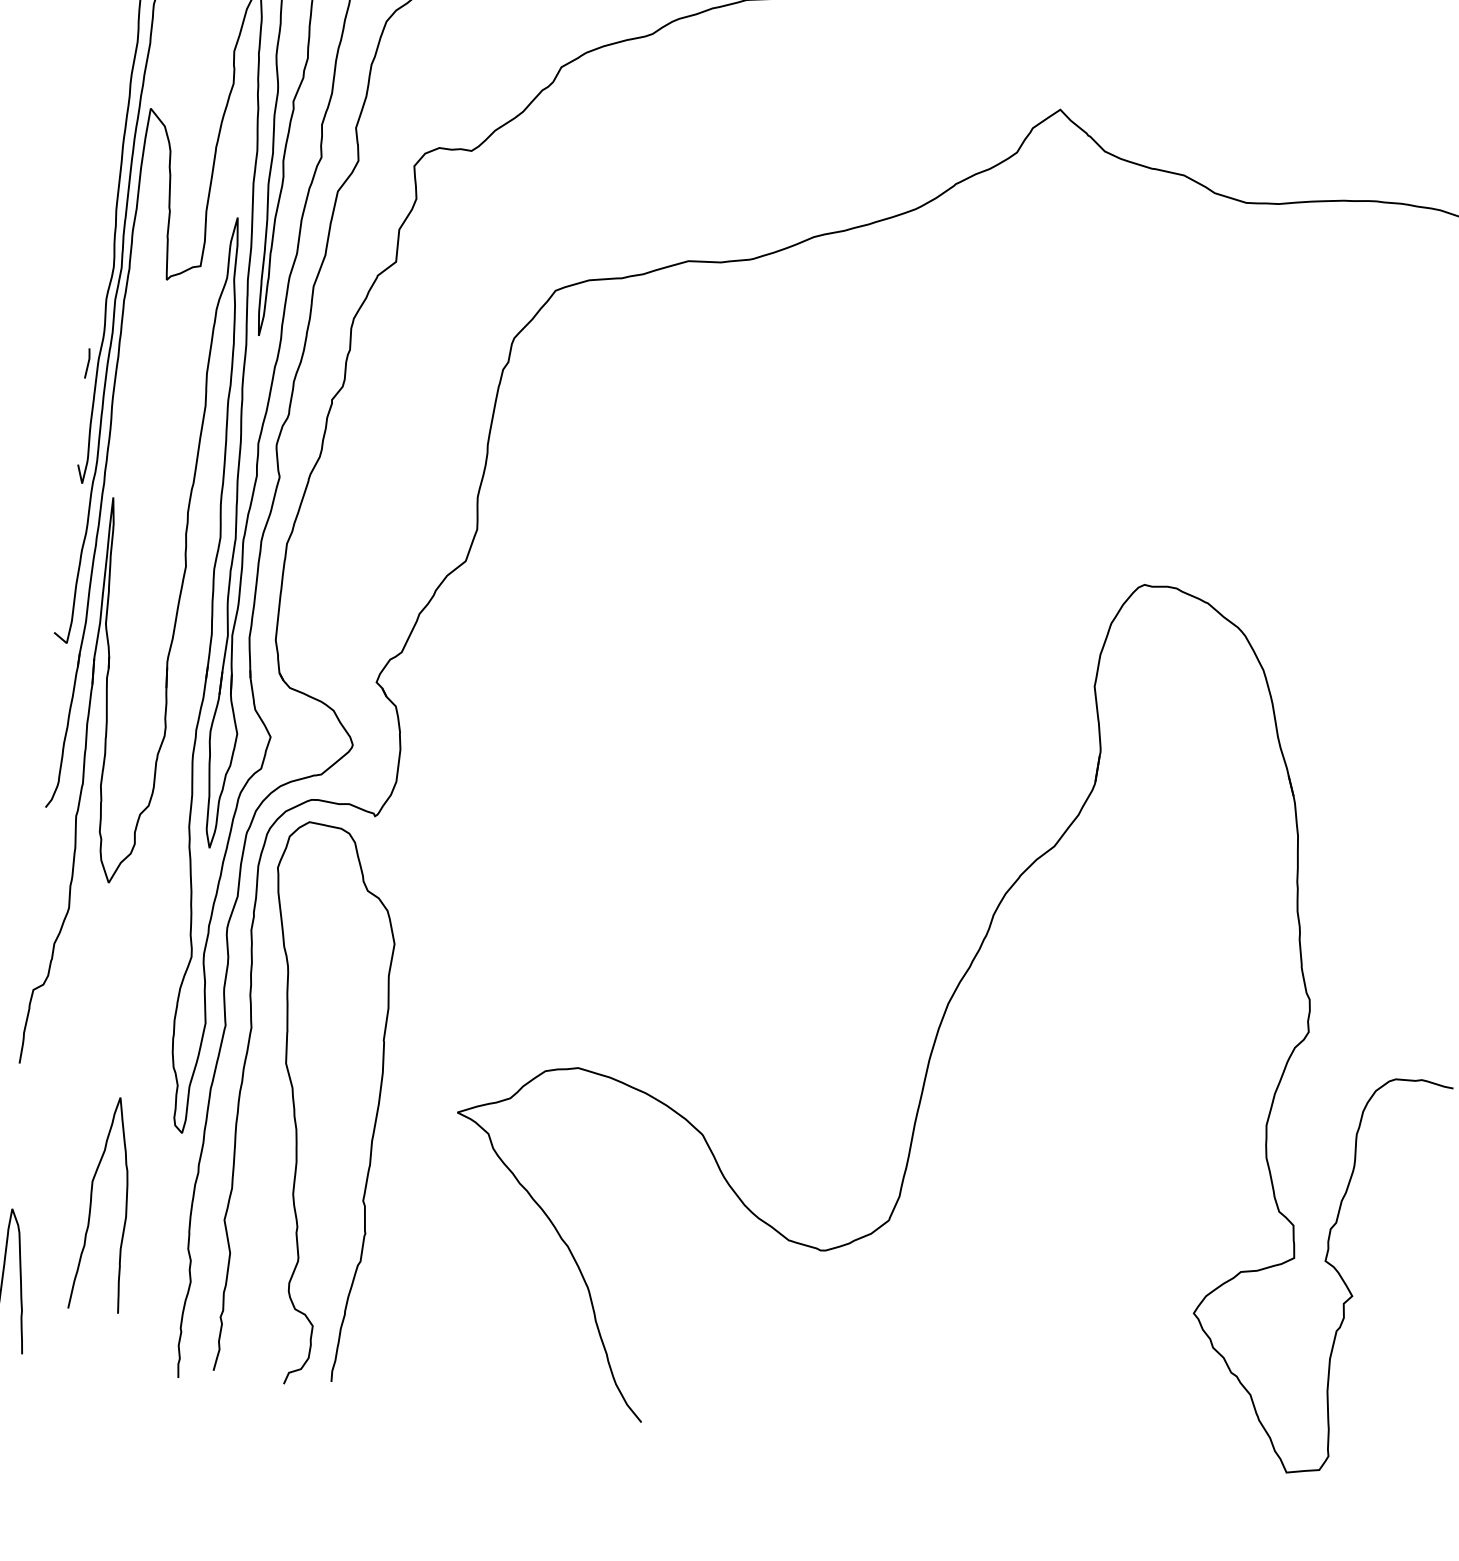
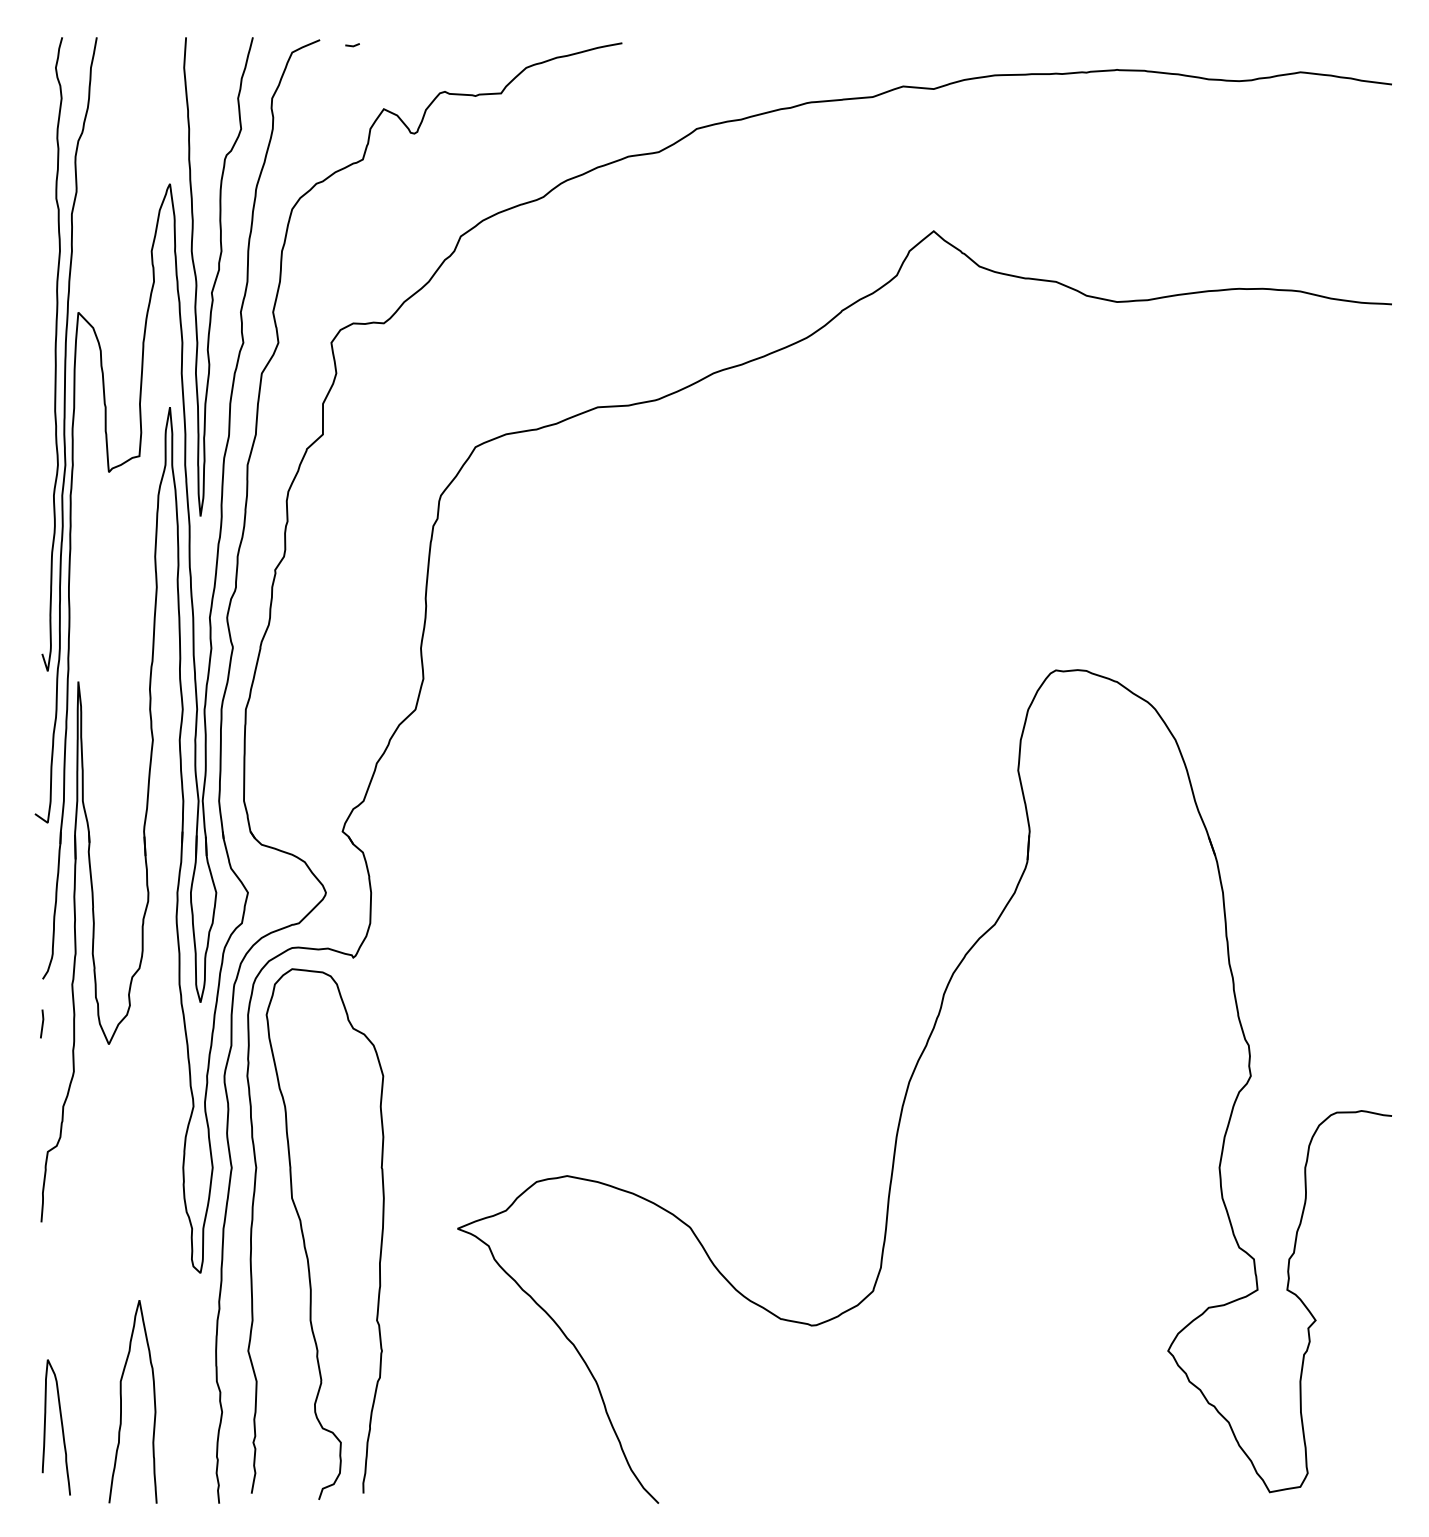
line: (88, 363) -> (42, 1023), moved
curve: (91, 1202) -> (121, 1401), moved

